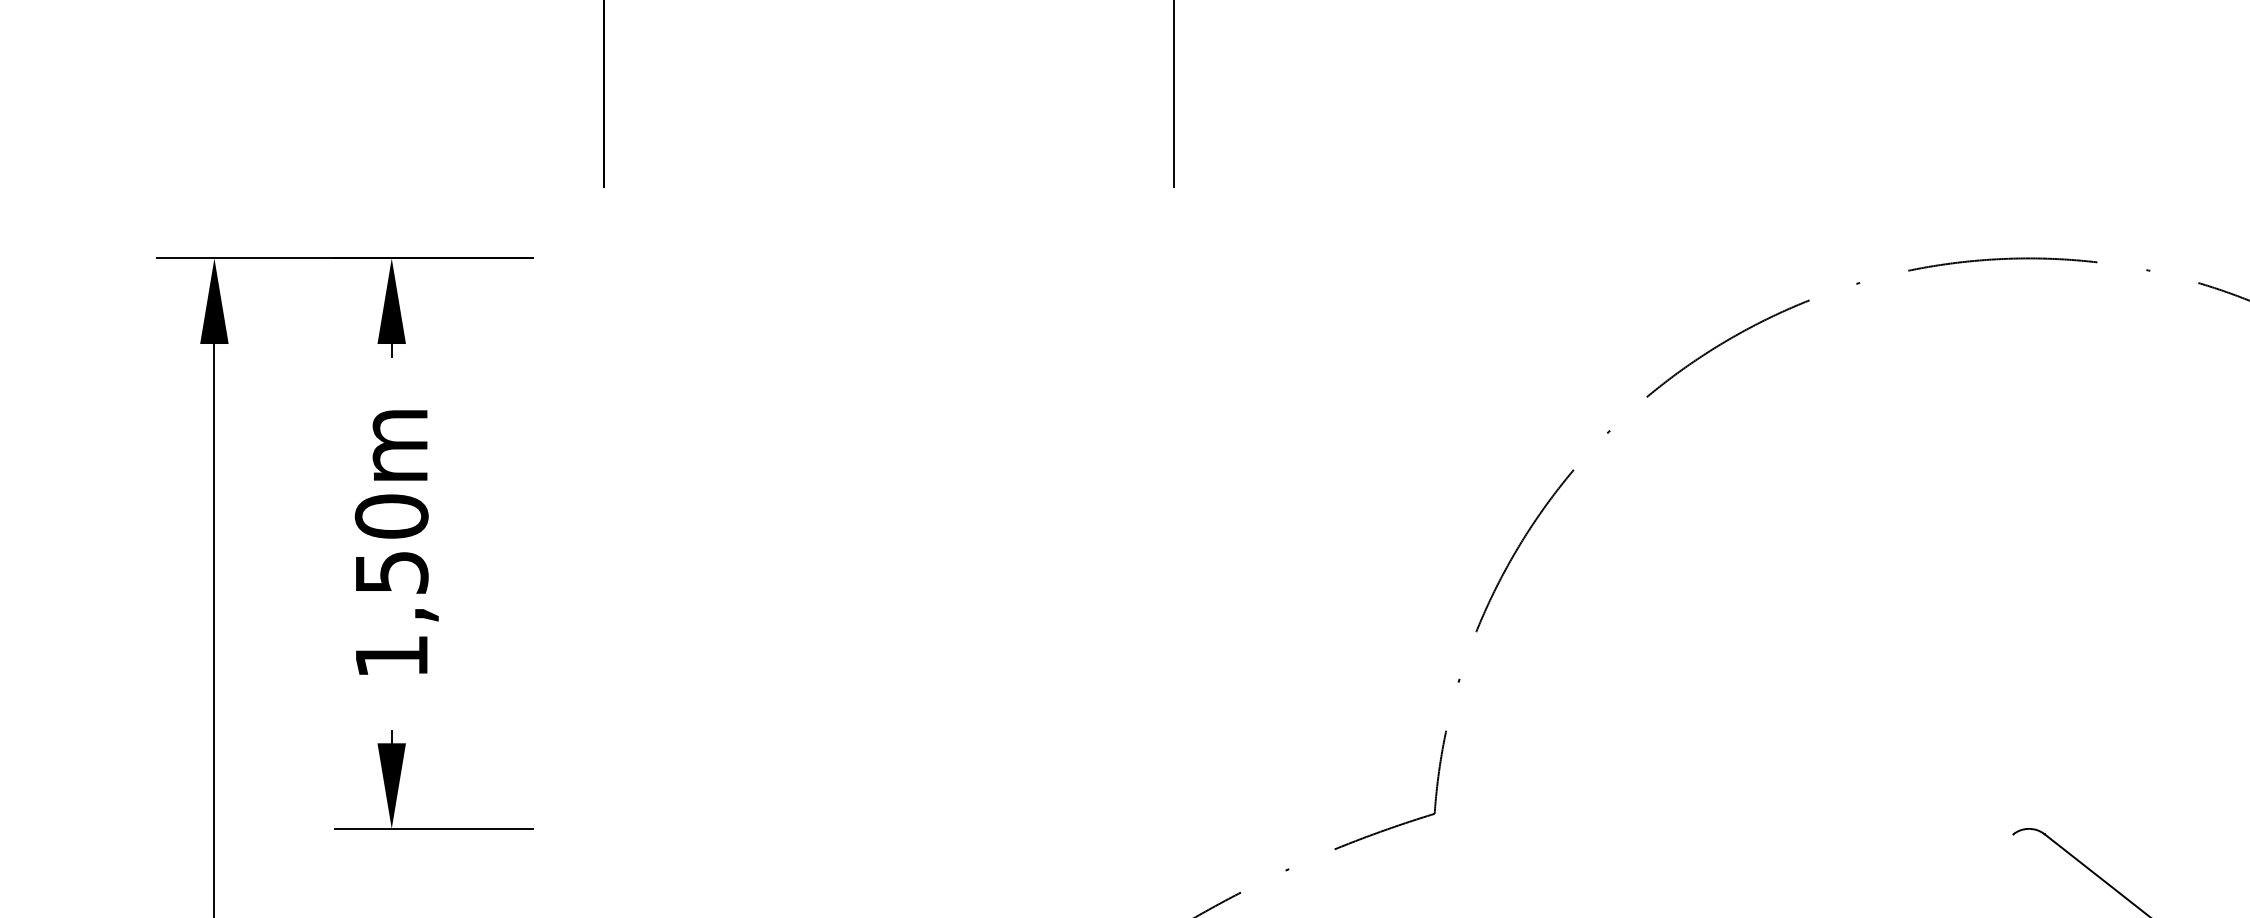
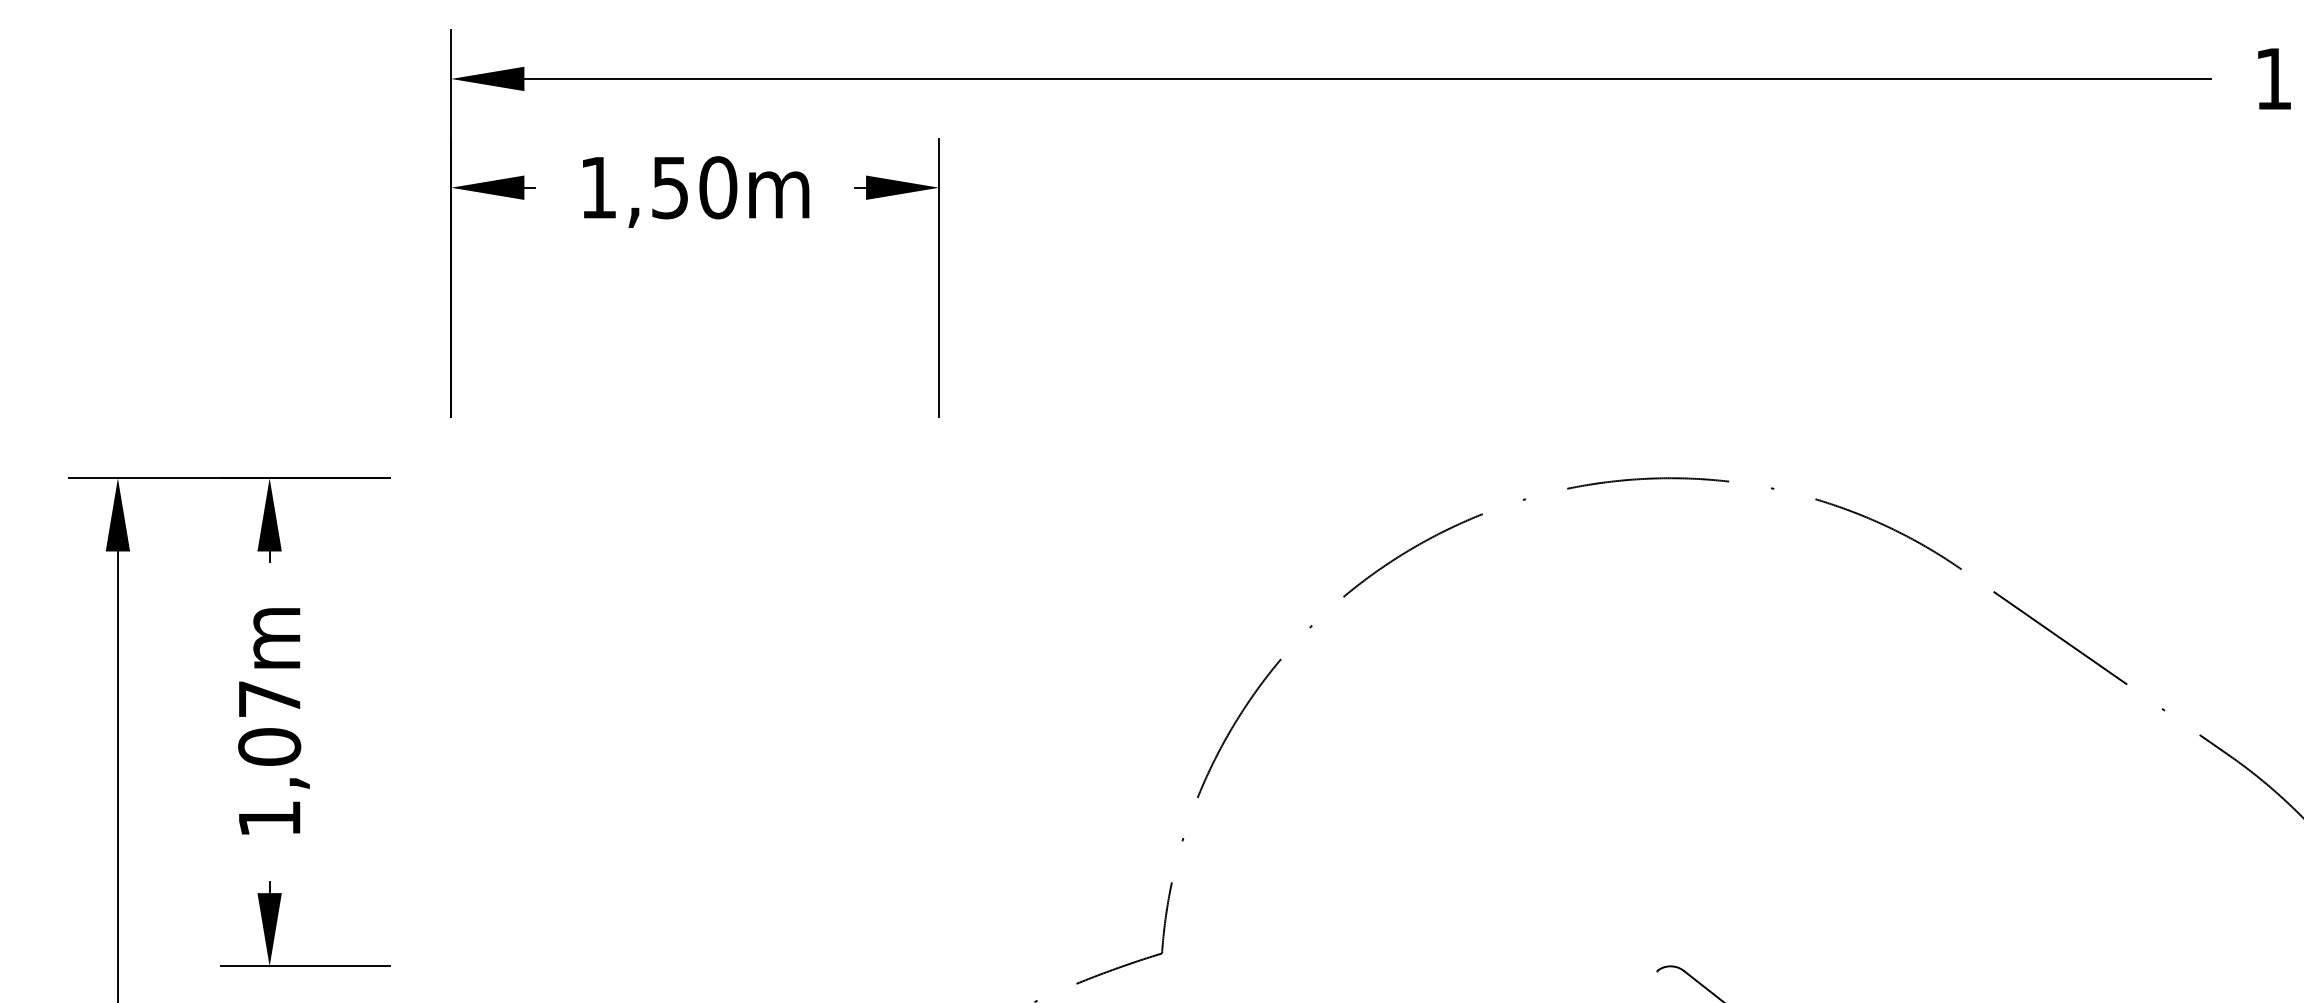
text: (391, 543) -> (269, 722), 1,50m -> 1,07m

